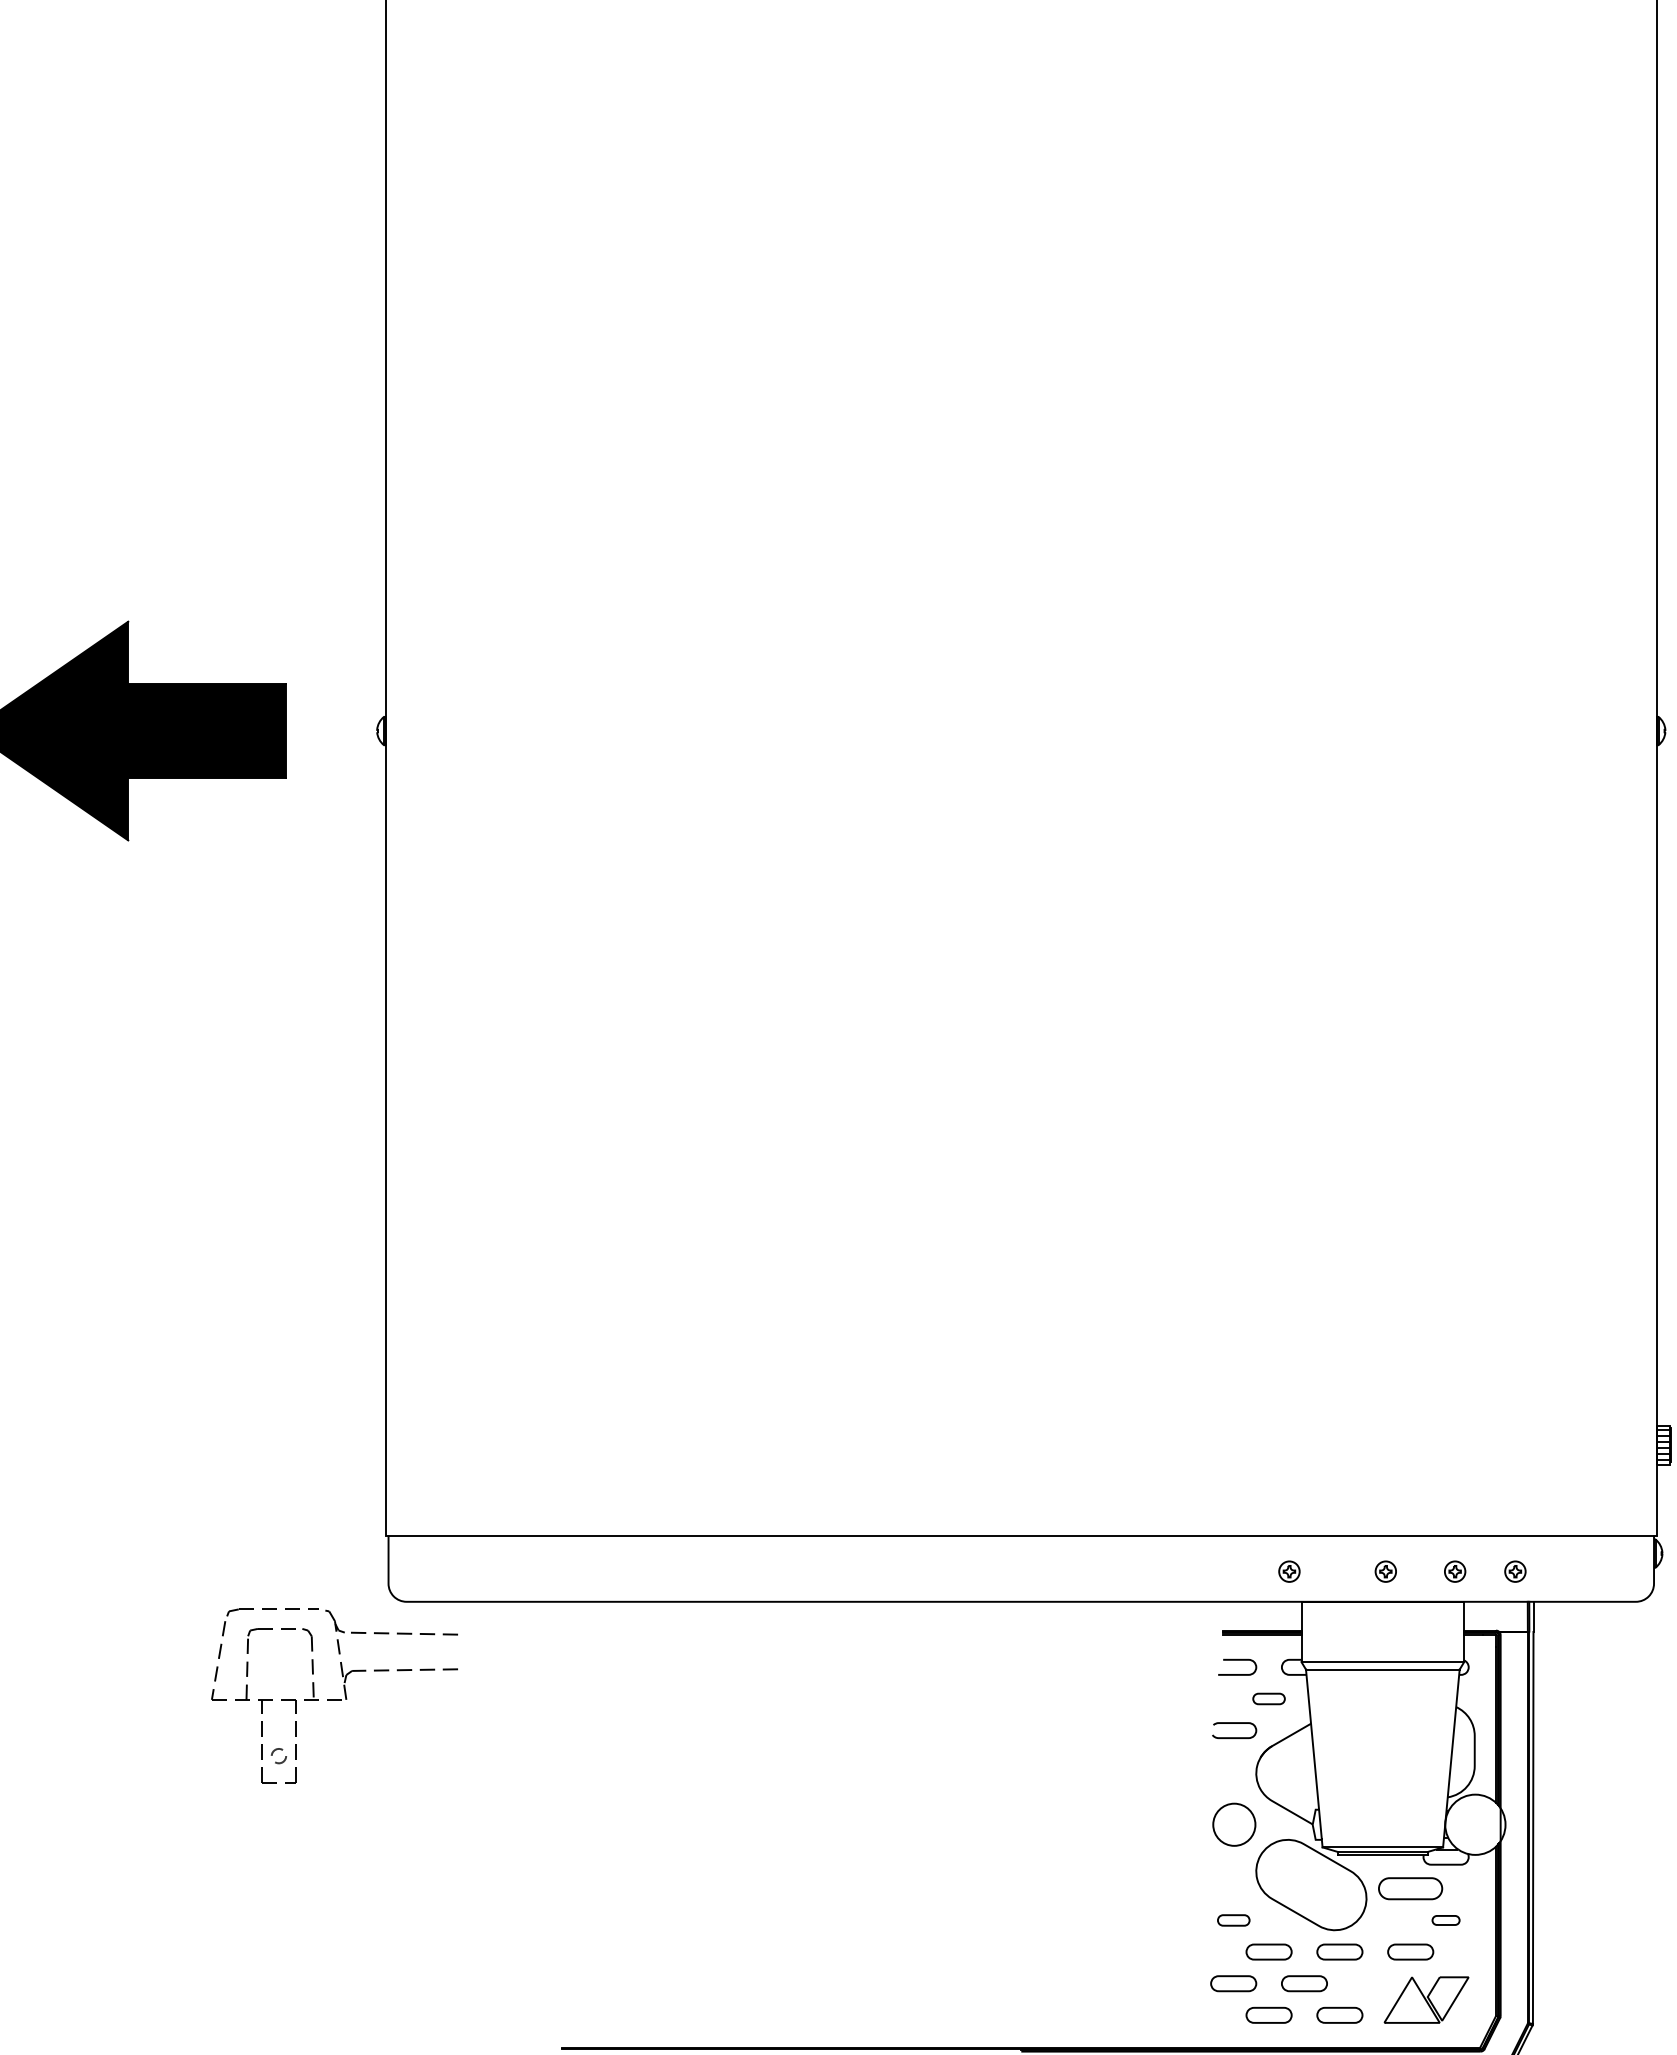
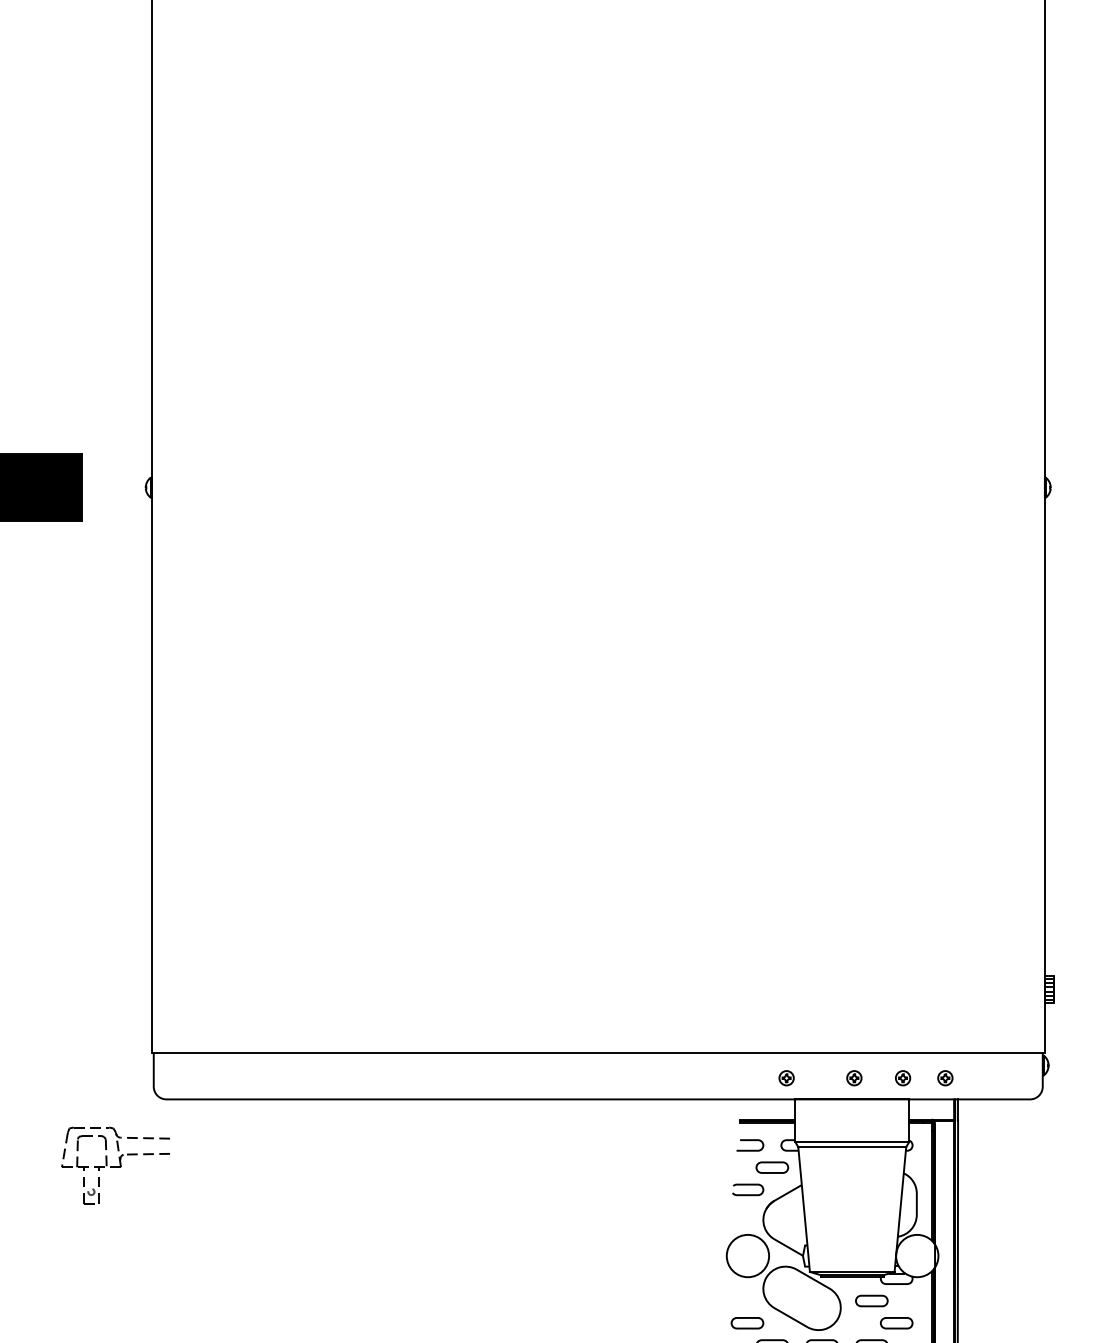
part: (334, 1695) -> (115, 1165), size x0.62
part: (1268, 1698) -> (771, 1167), size x1.43
circle: (1234, 1824) -> (748, 1255), size x1.43
part: (1410, 1888) -> (871, 1300), size x0.71
part: (1233, 1920) -> (747, 1323), size x1.43
part: (1445, 1920) -> (896, 1323), size x1.67

